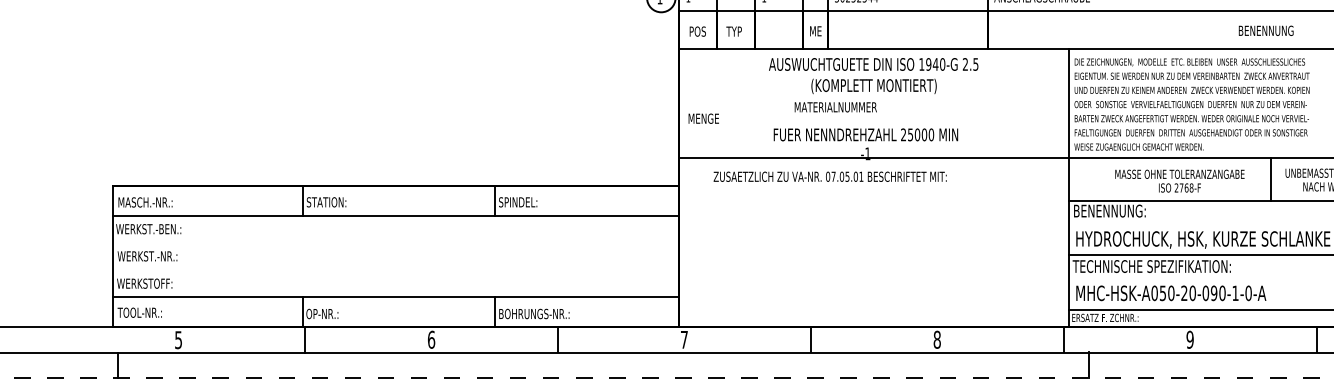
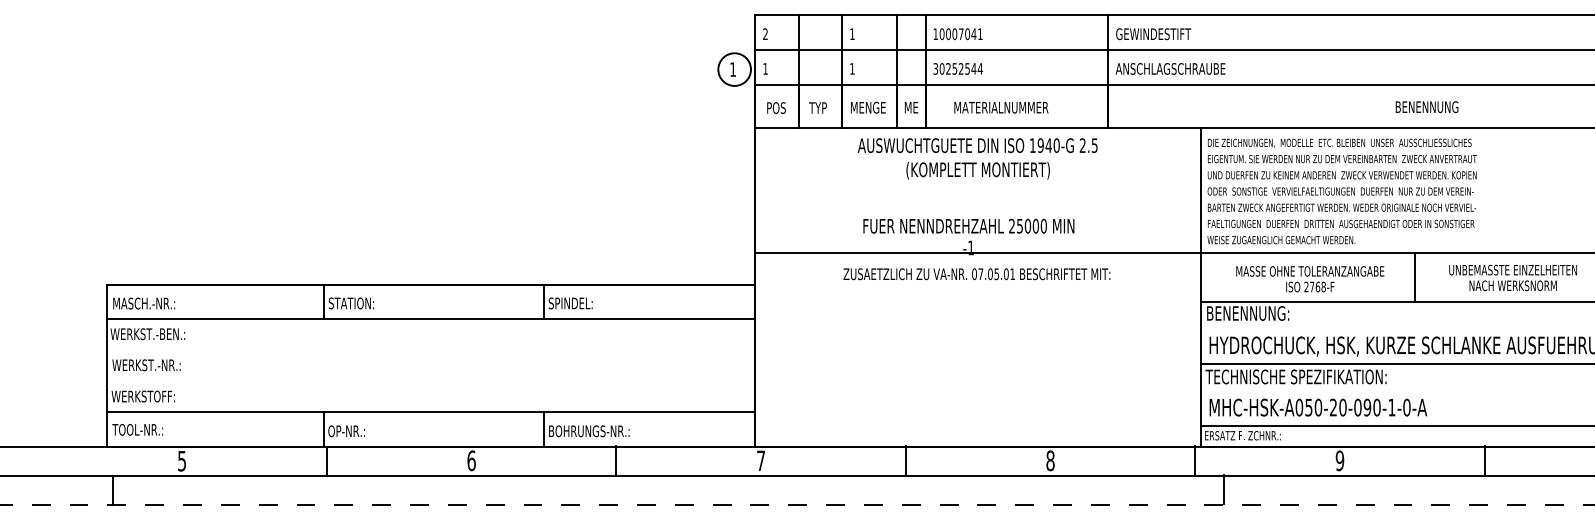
text: (835, 107) -> (1001, 107), moved
text: (703, 118) -> (868, 107), moved
text: (829, 177) -> (976, 274), moved
line: (1270, 178) -> (1415, 276), moved
text: (1180, 181) -> (1310, 279), moved

